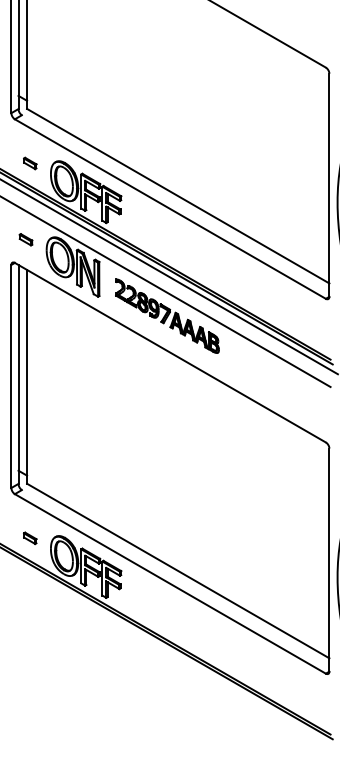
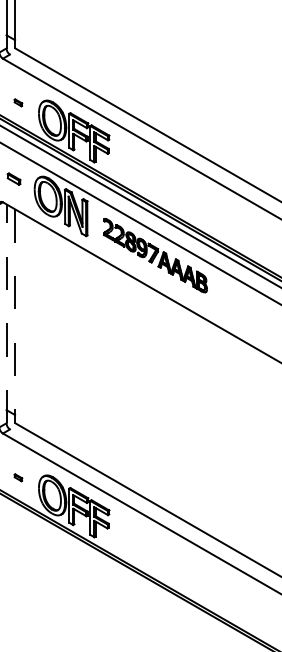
part: (30, 163) -> (18, 102), size x0.6
line: (18, 373) -> (6, 312), solid -> dashed
line: (27, 376) -> (15, 315), solid -> dashed
part: (30, 538) -> (18, 477), size x0.6

